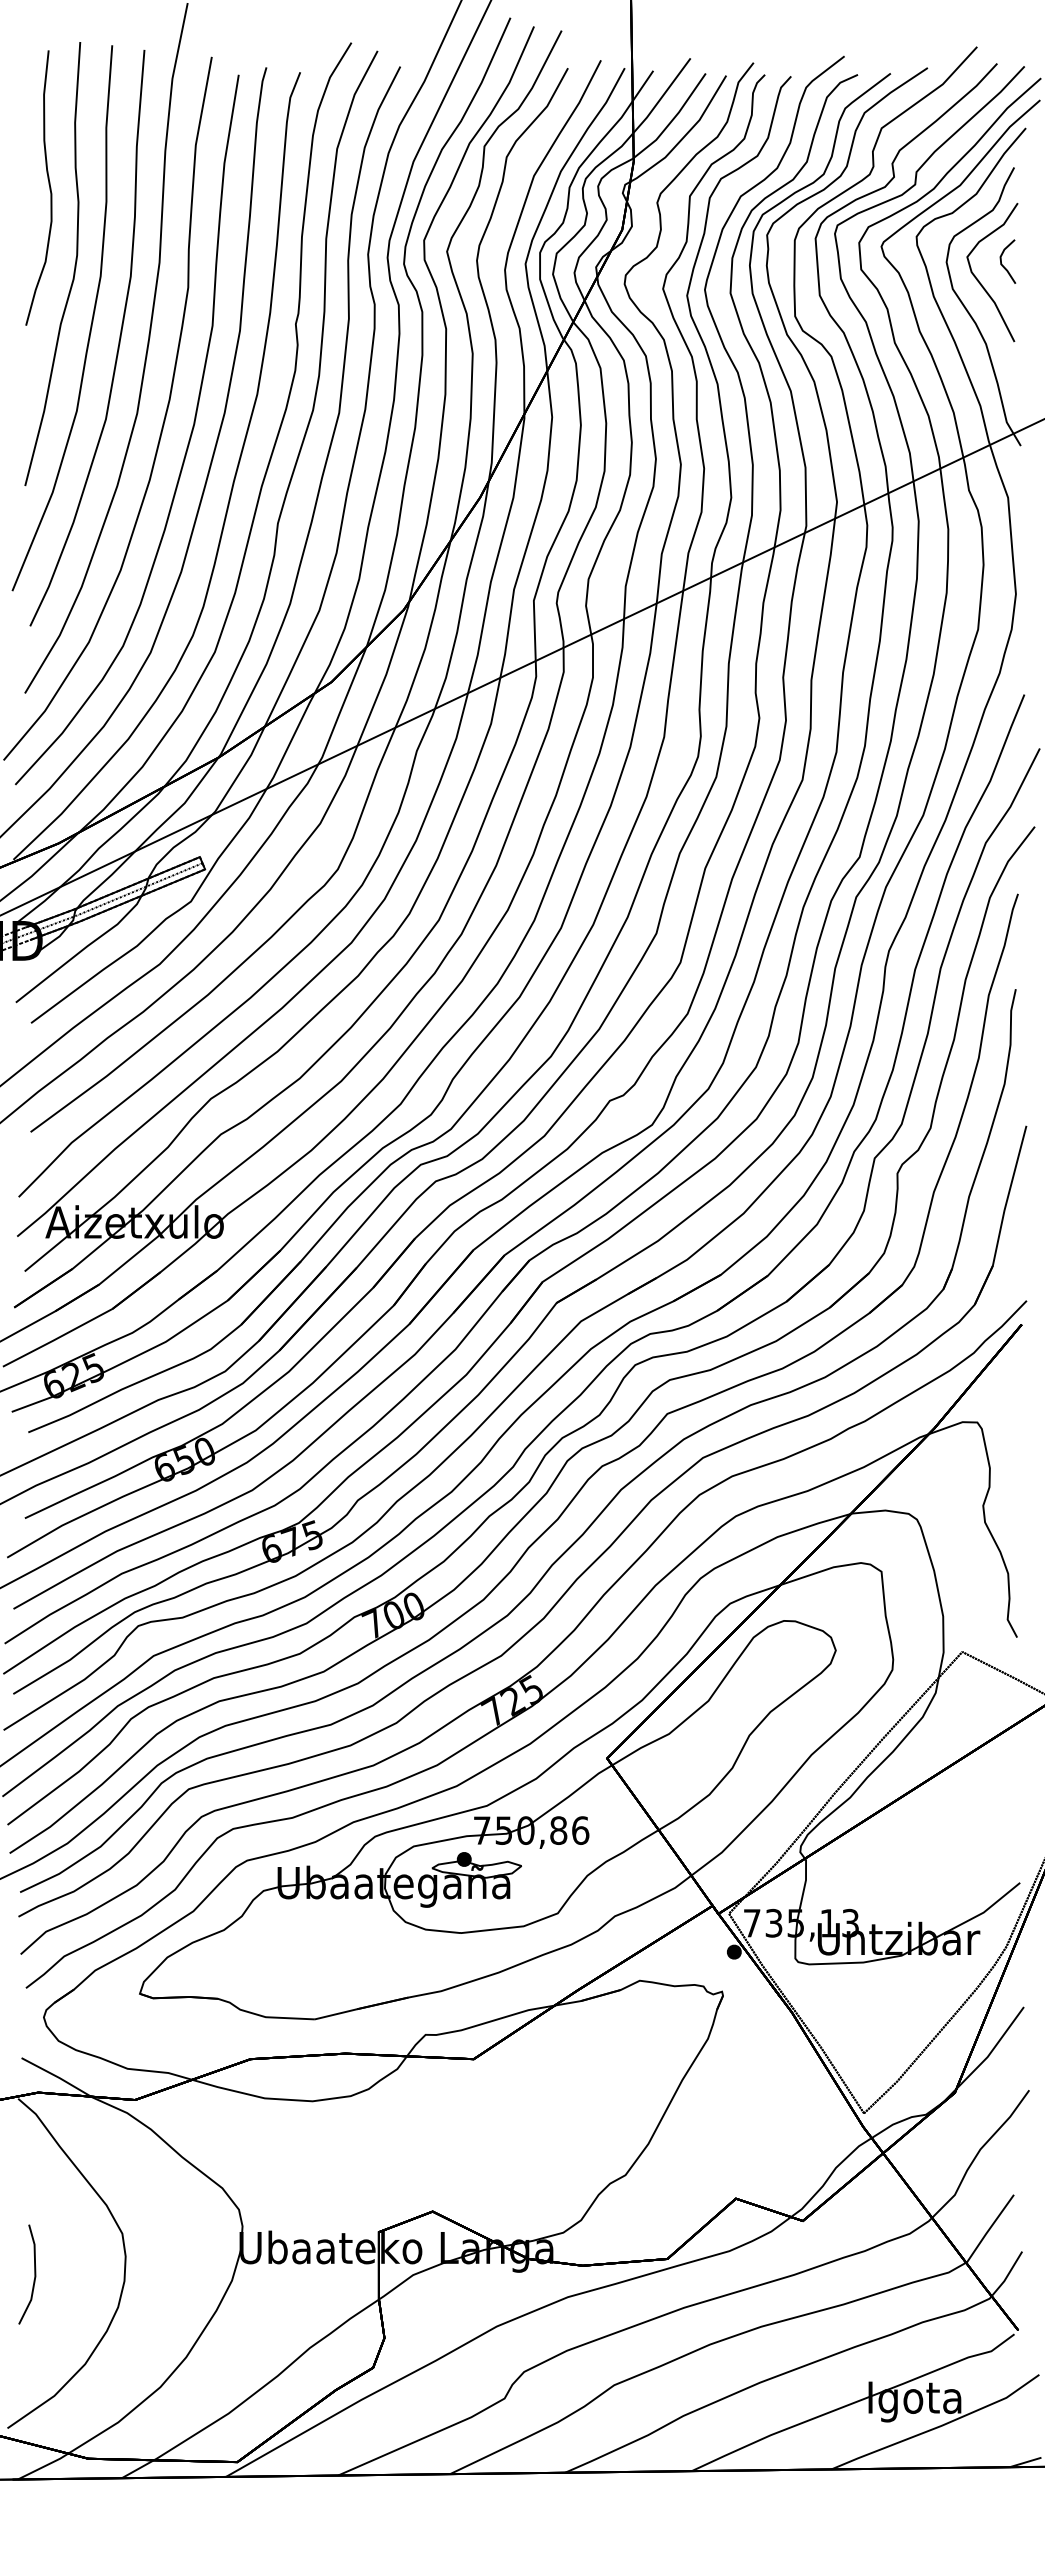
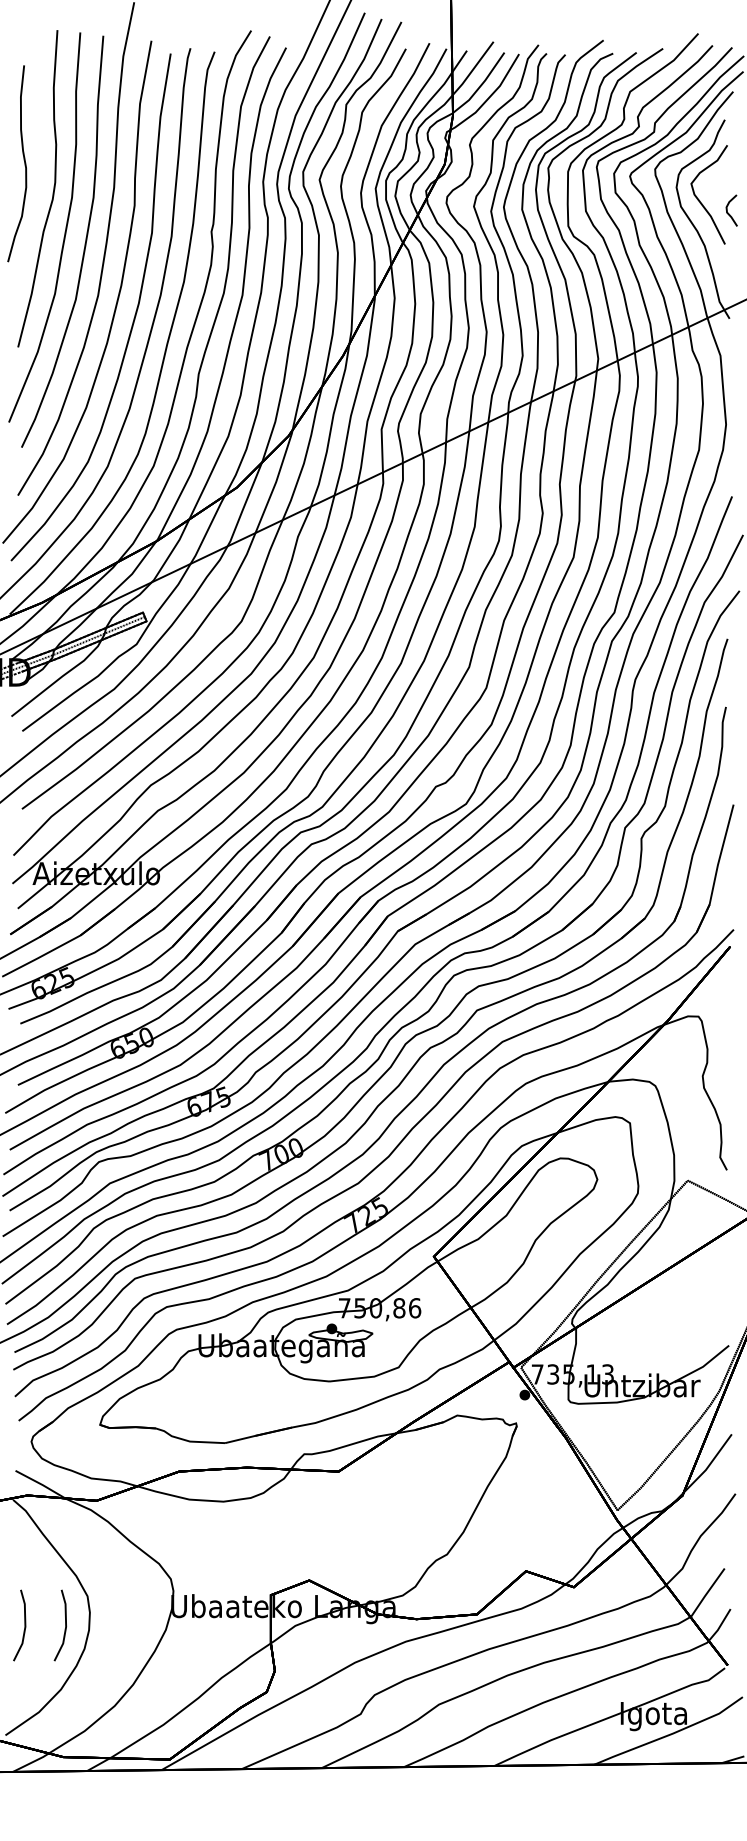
curve: (48, 184) -> (24, 161), moved
curve: (1002, 263) -> (727, 211), moved
part: (91, 2274) -> (65, 1625), added

